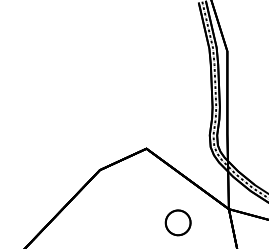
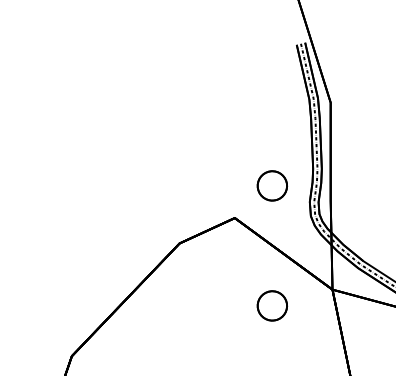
part: (177, 121) -> (271, 185), added

